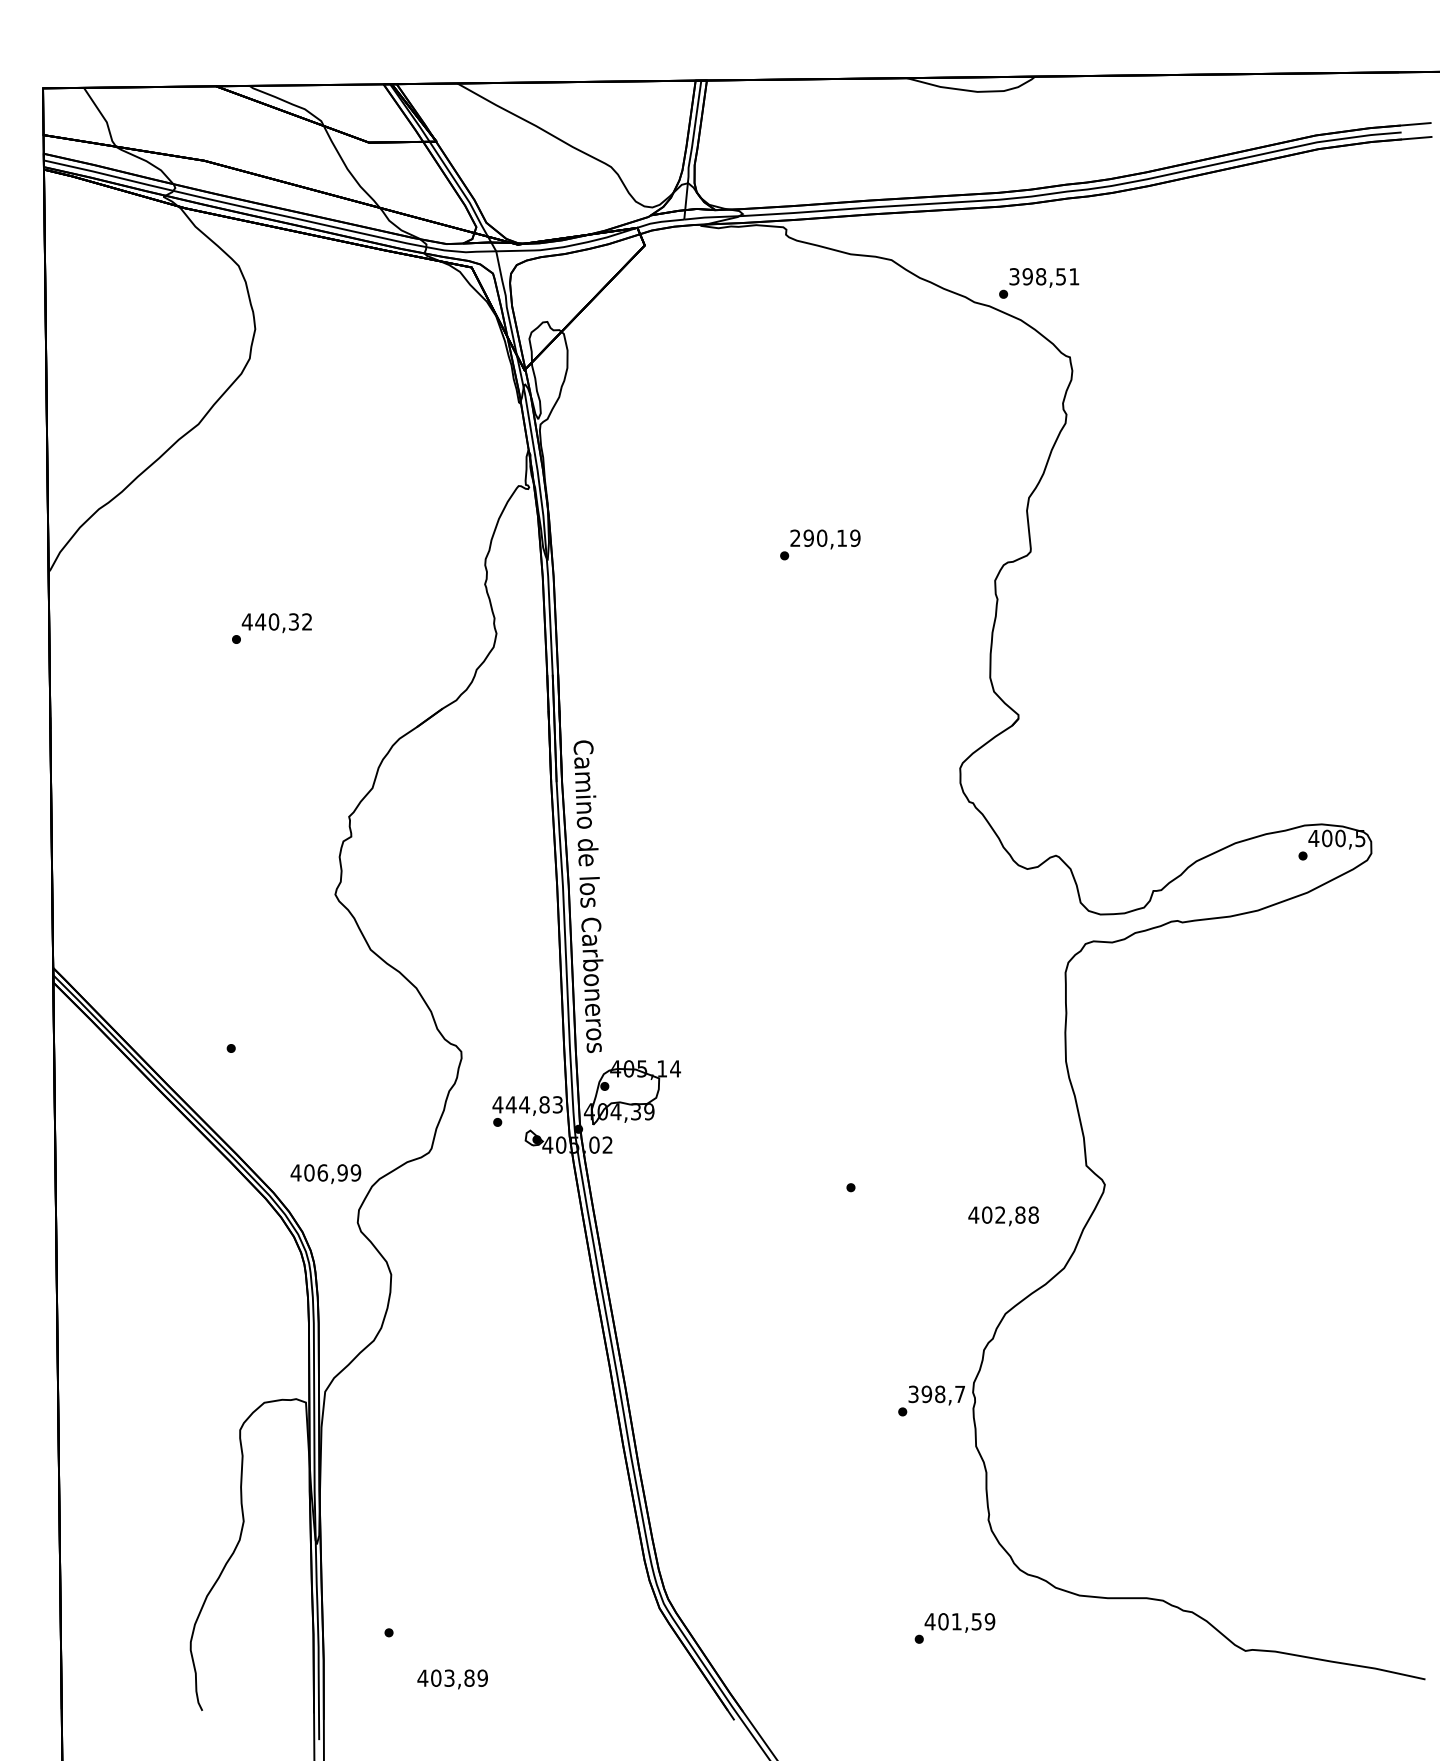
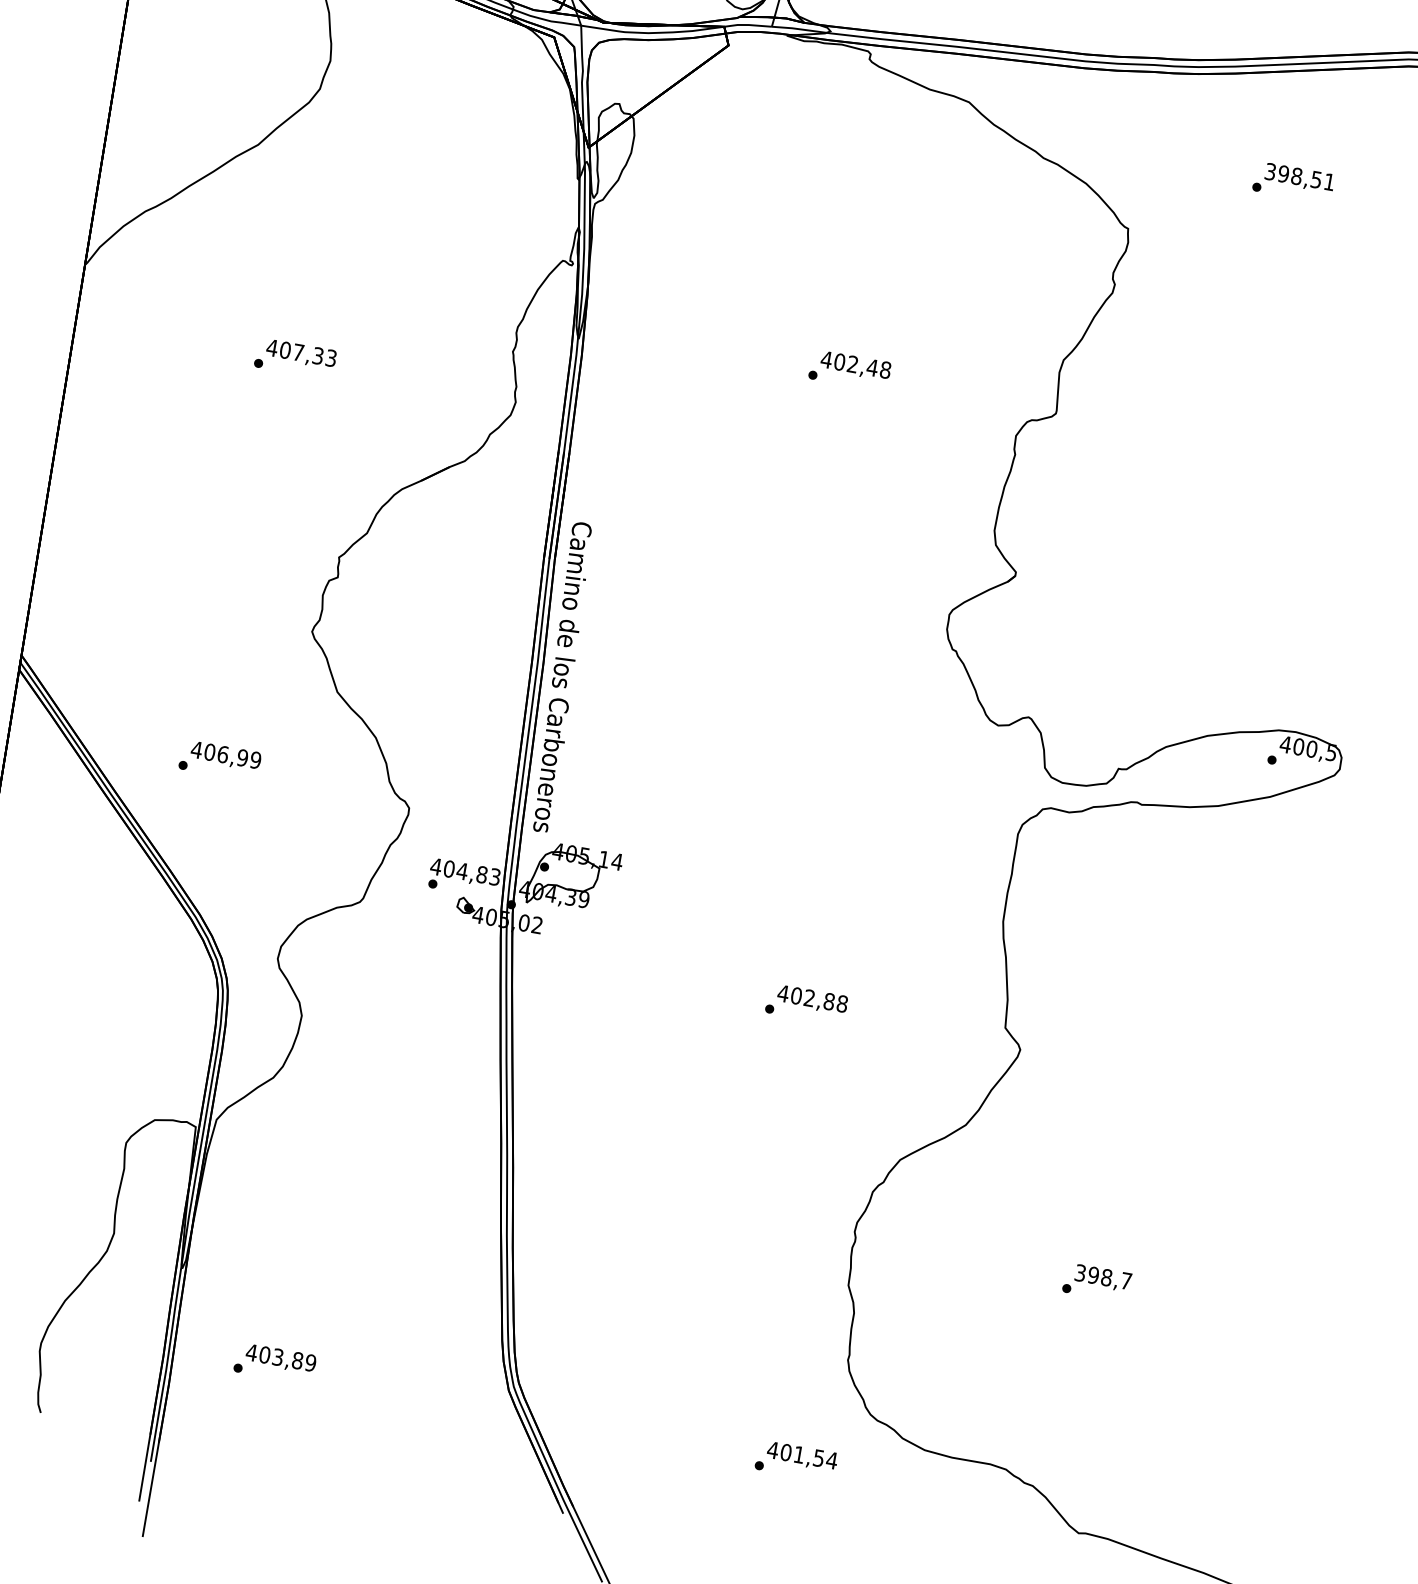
text: (1039, 283) -> (1294, 182), moved
text: (825, 537) -> (856, 364), 290,19 -> 402,48
text: (283, 621) -> (307, 353), 440,32 -> 407,33
text: (510, 1104) -> (448, 868), 444,83 -> 404,83
text: (325, 1174) -> (225, 756), moved
text: (1003, 1216) -> (812, 1000), moved
text: (931, 1400) -> (1097, 1282), moved
text: (989, 1621) -> (831, 1460), 401,59 -> 401,54
text: (452, 1679) -> (280, 1359), moved

